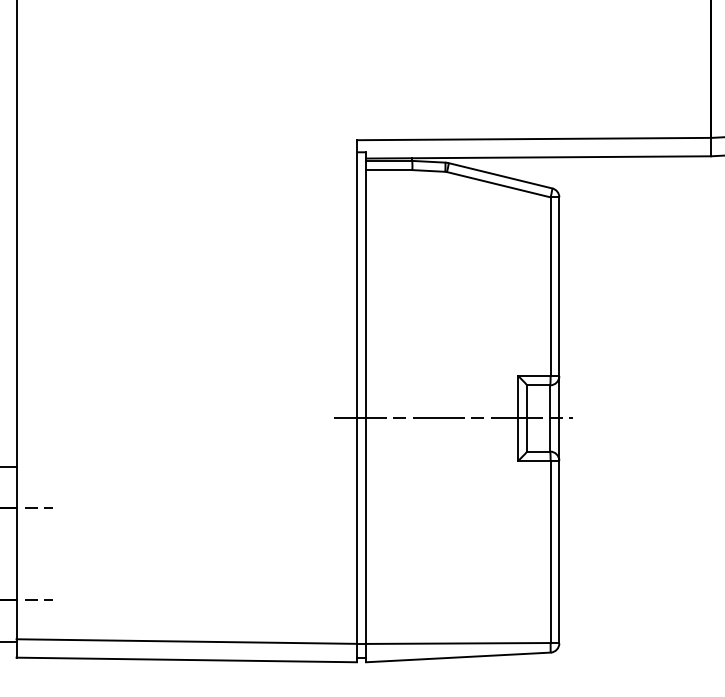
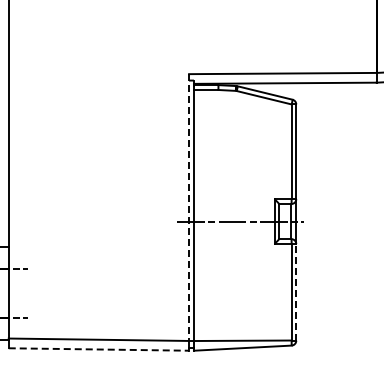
line: (357, 393) -> (189, 208), solid -> dashed
line: (559, 550) -> (296, 291), solid -> dashed
line: (187, 659) -> (99, 349), solid -> dashed

